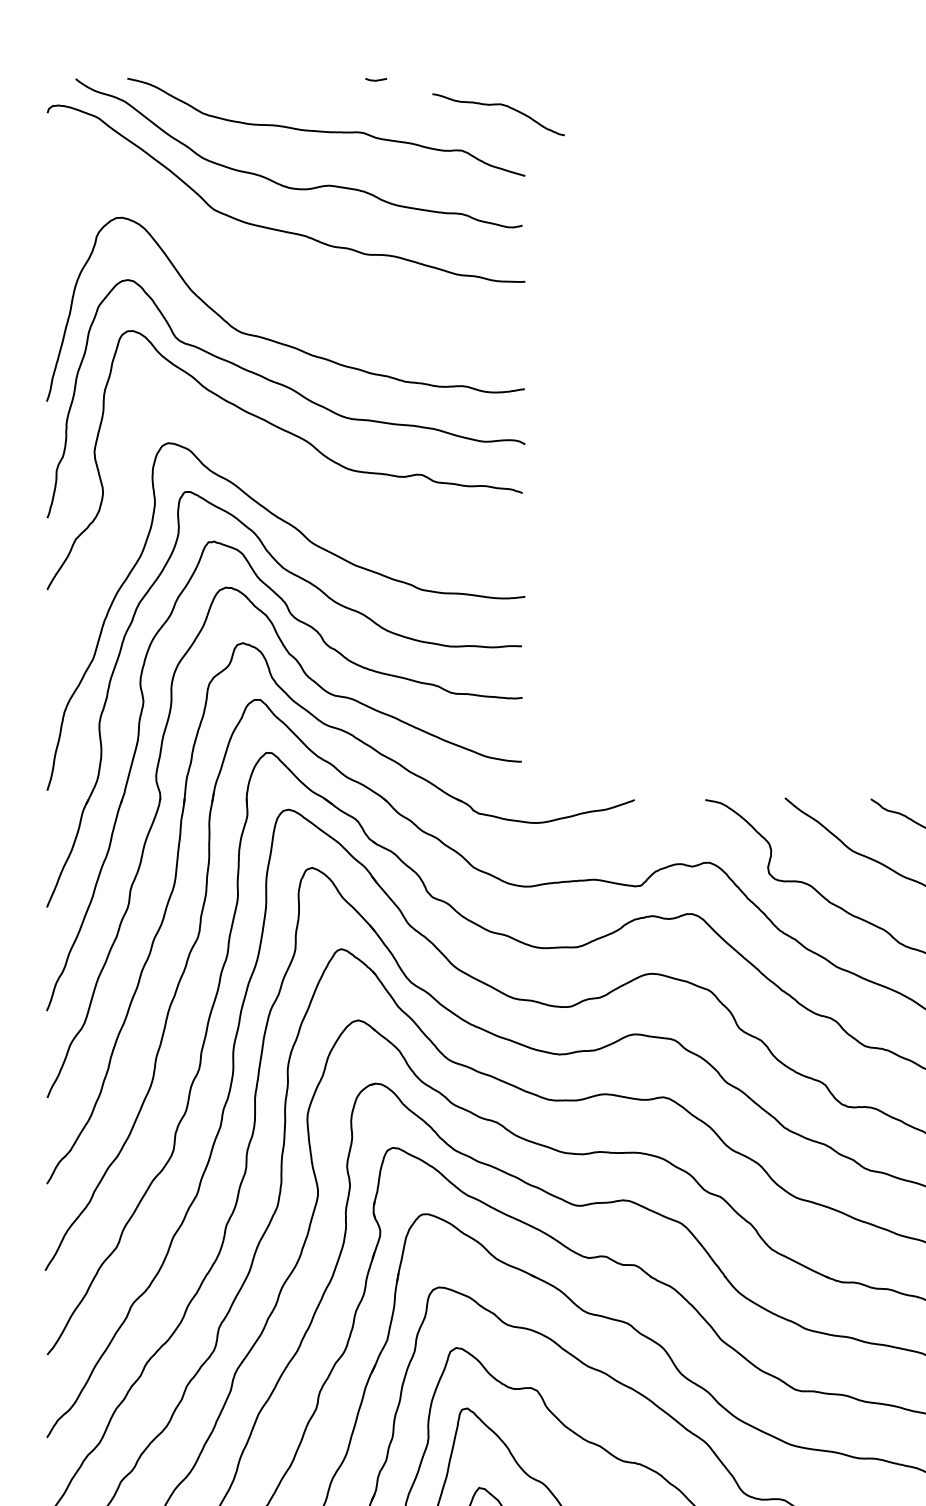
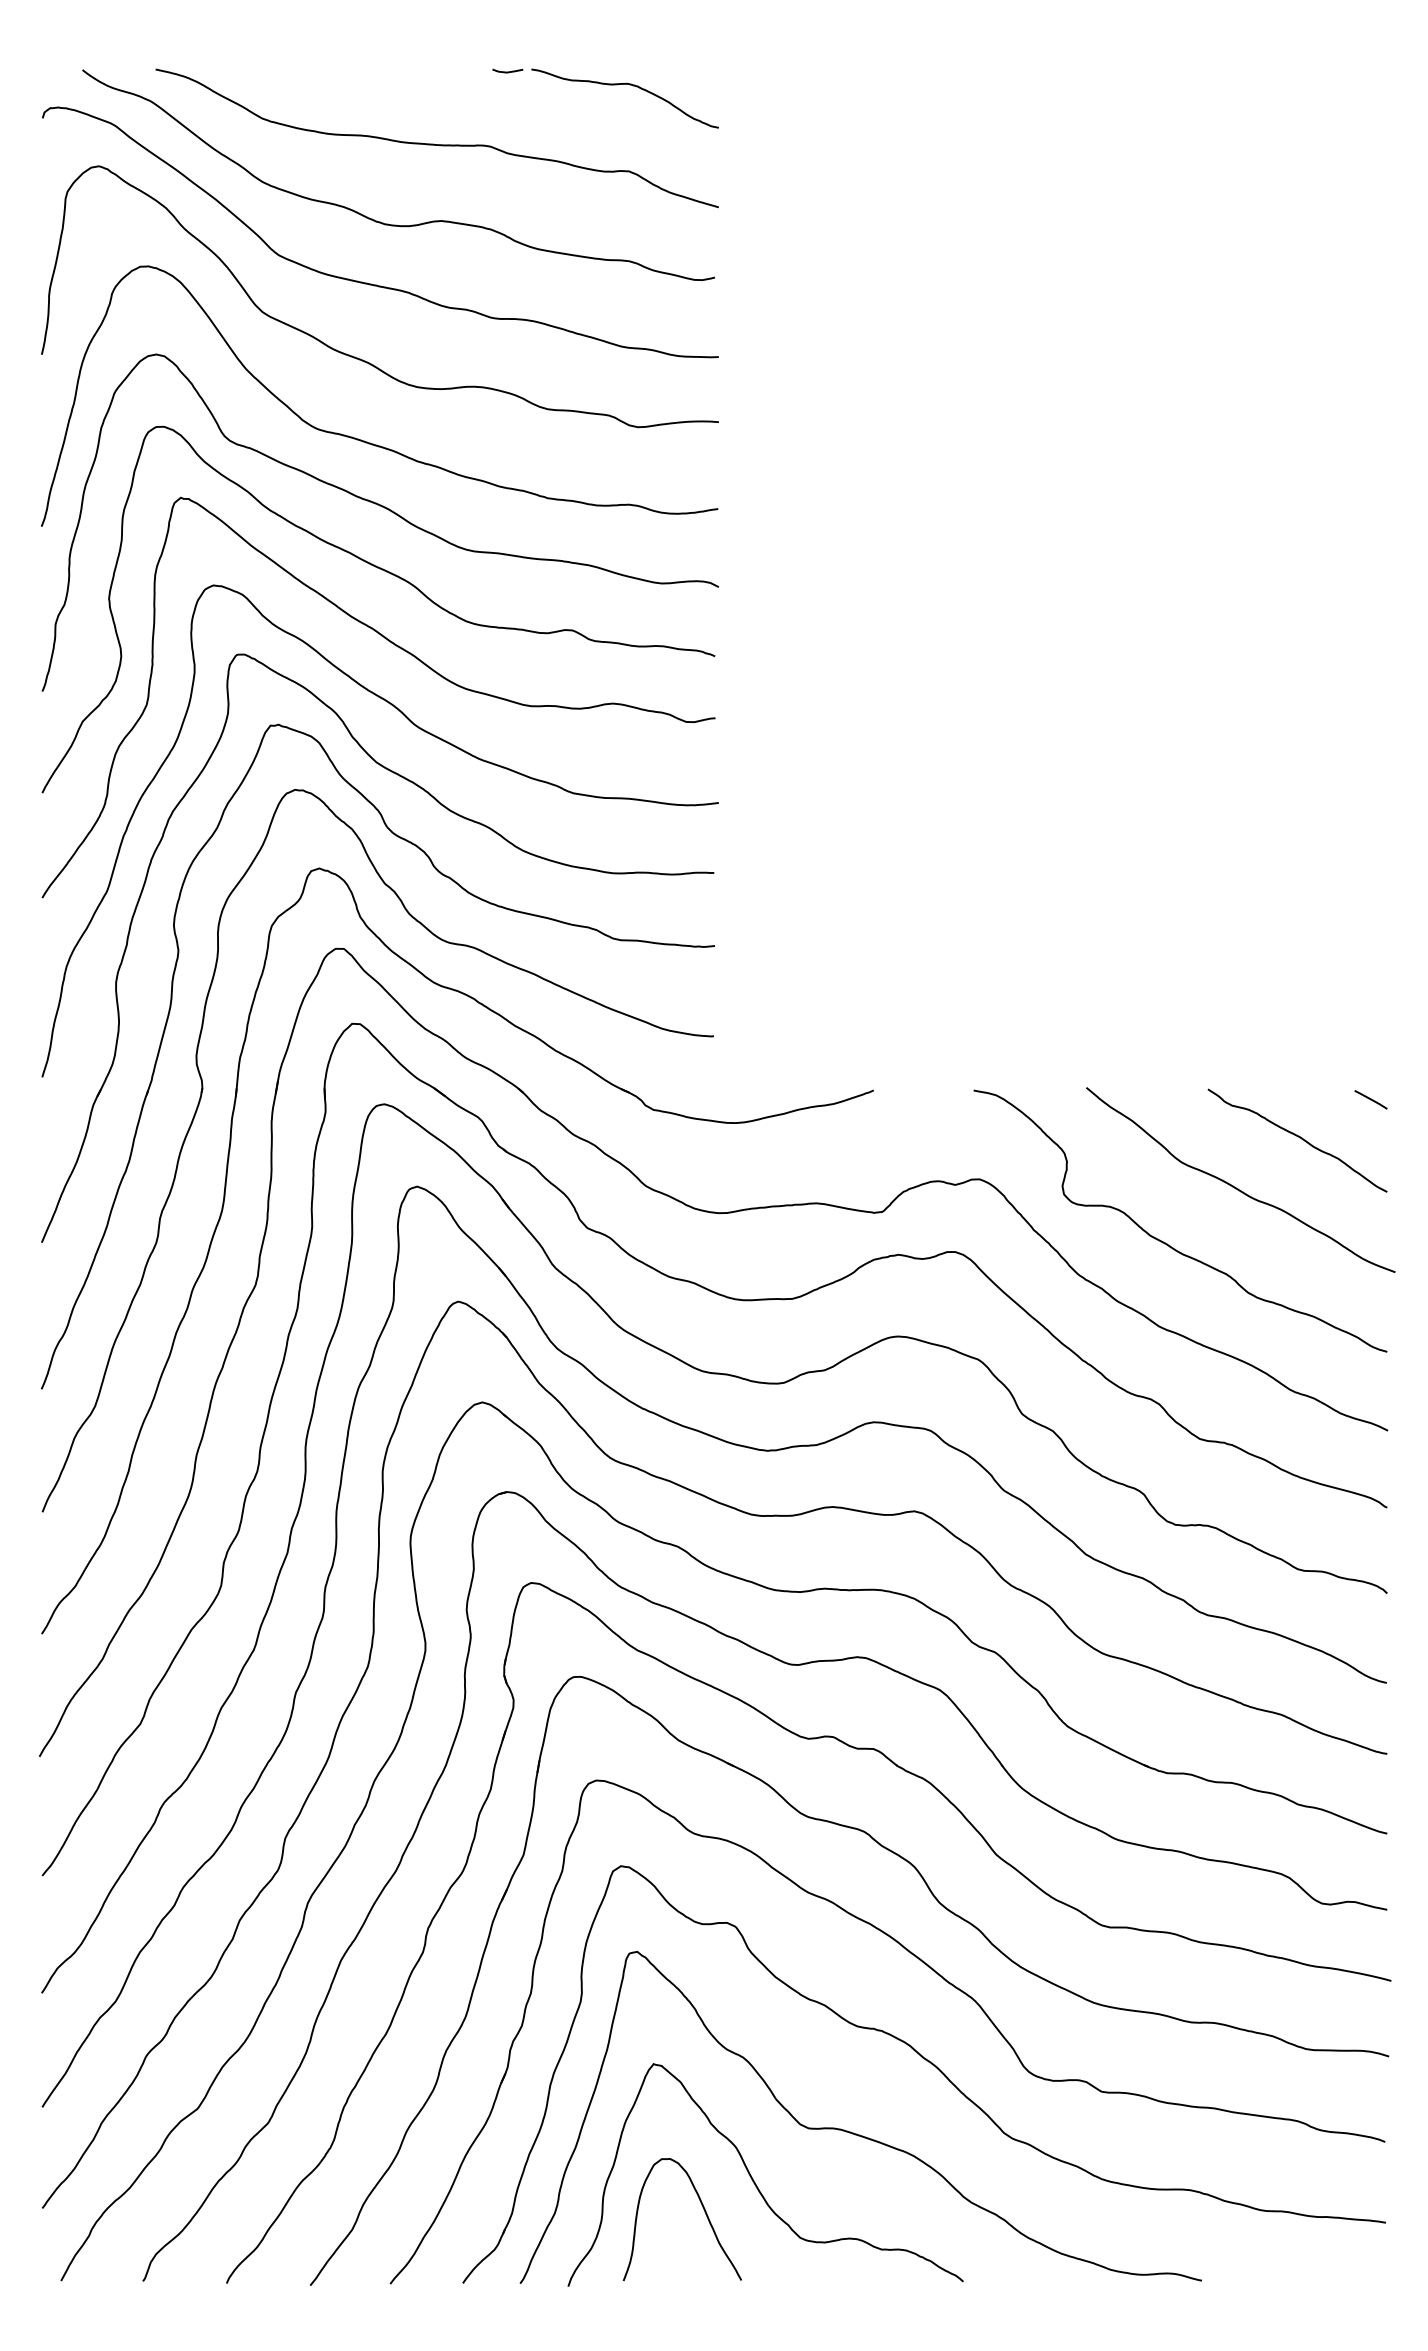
curve: (501, 105) -> (629, 85), moved
curve: (268, 281) -> (355, 356), added
curve: (303, 489) -> (404, 651), added

